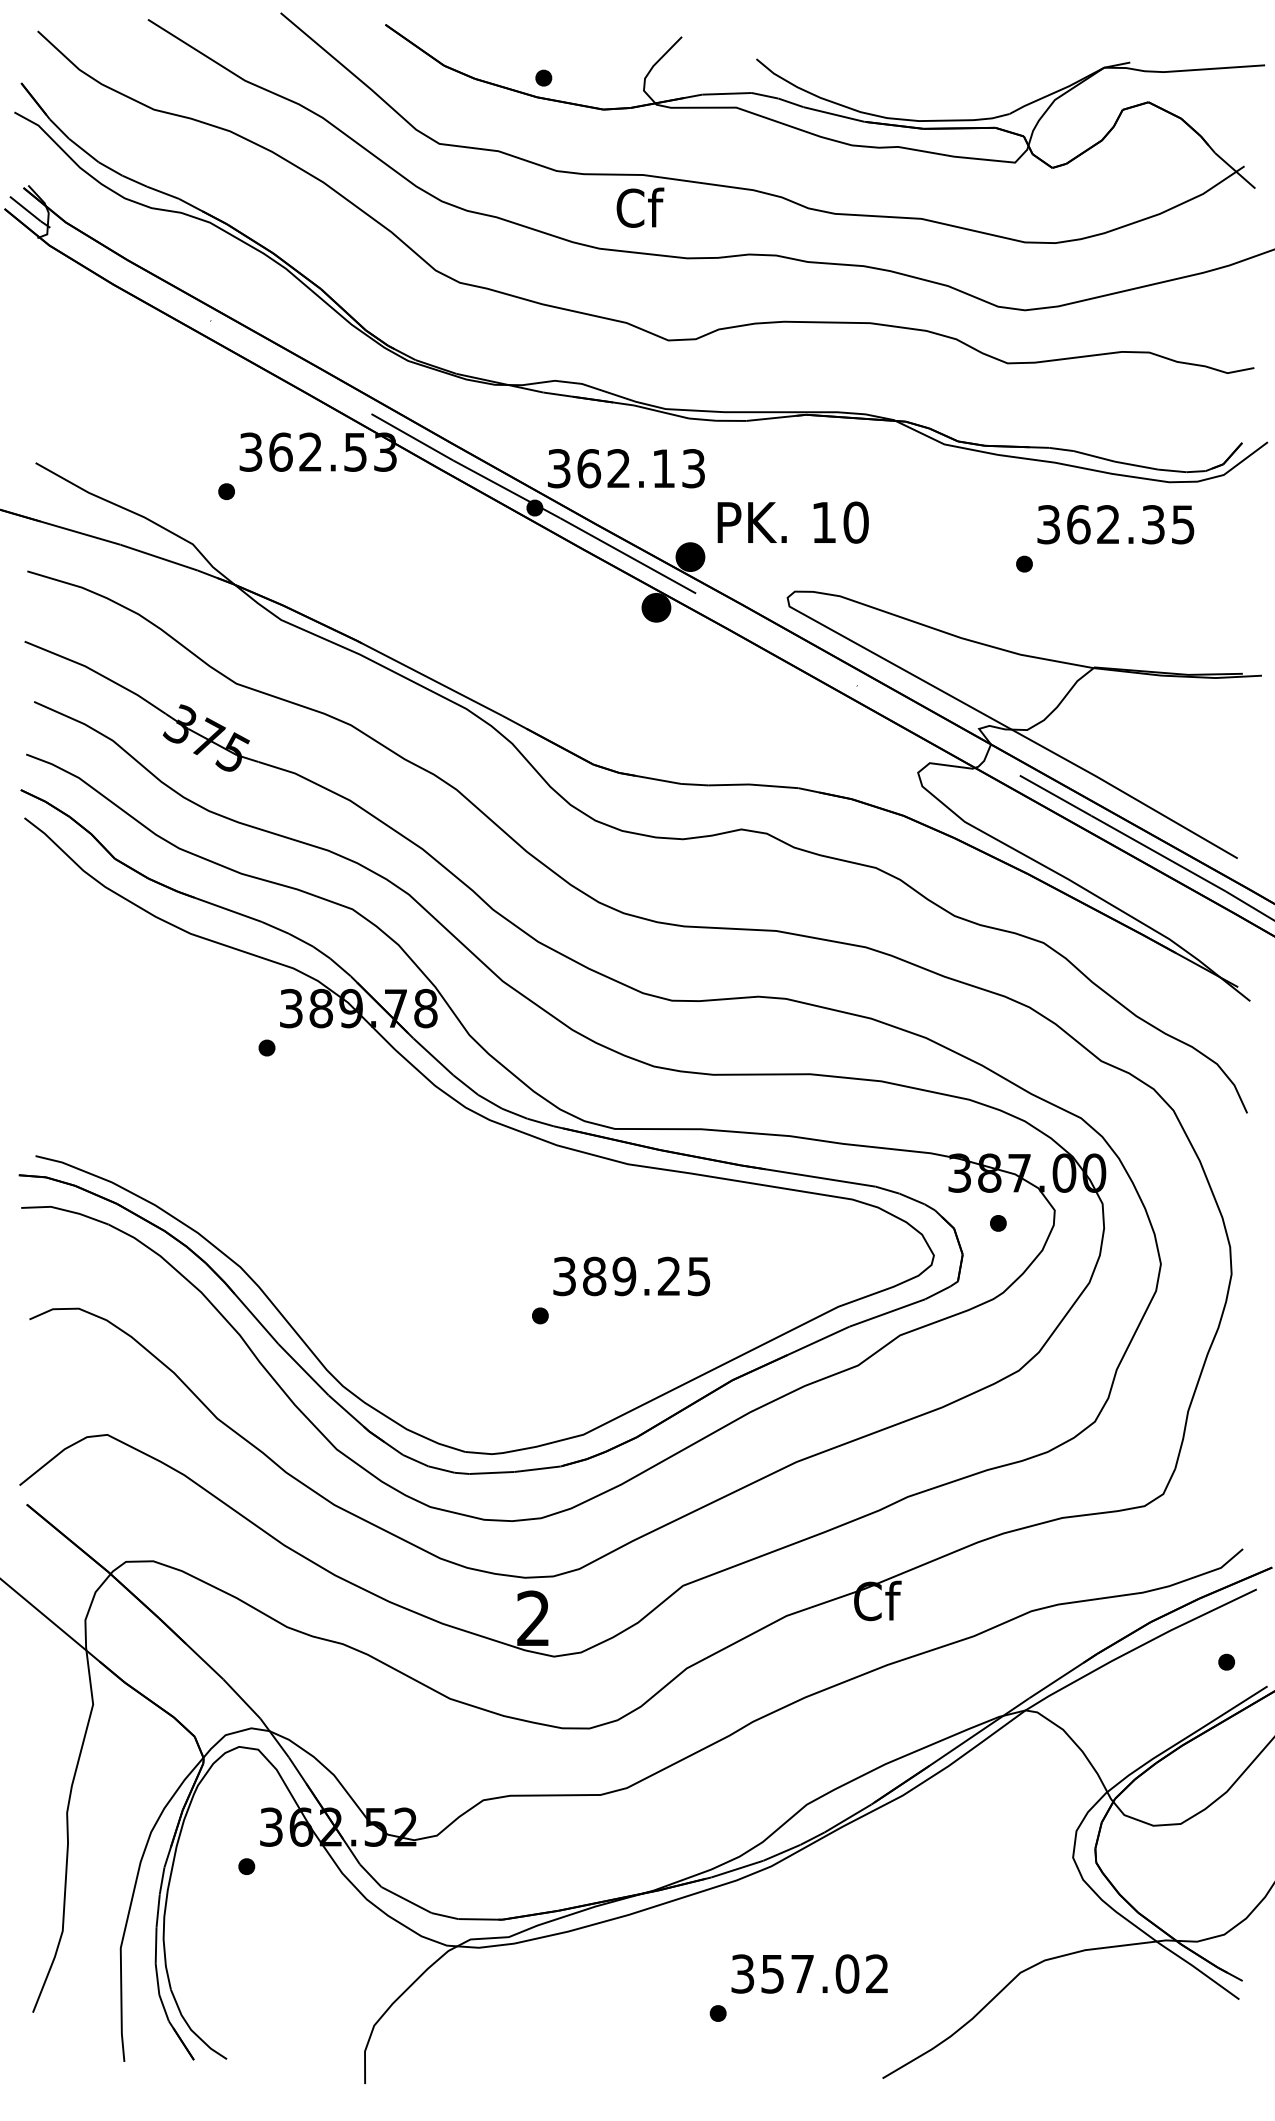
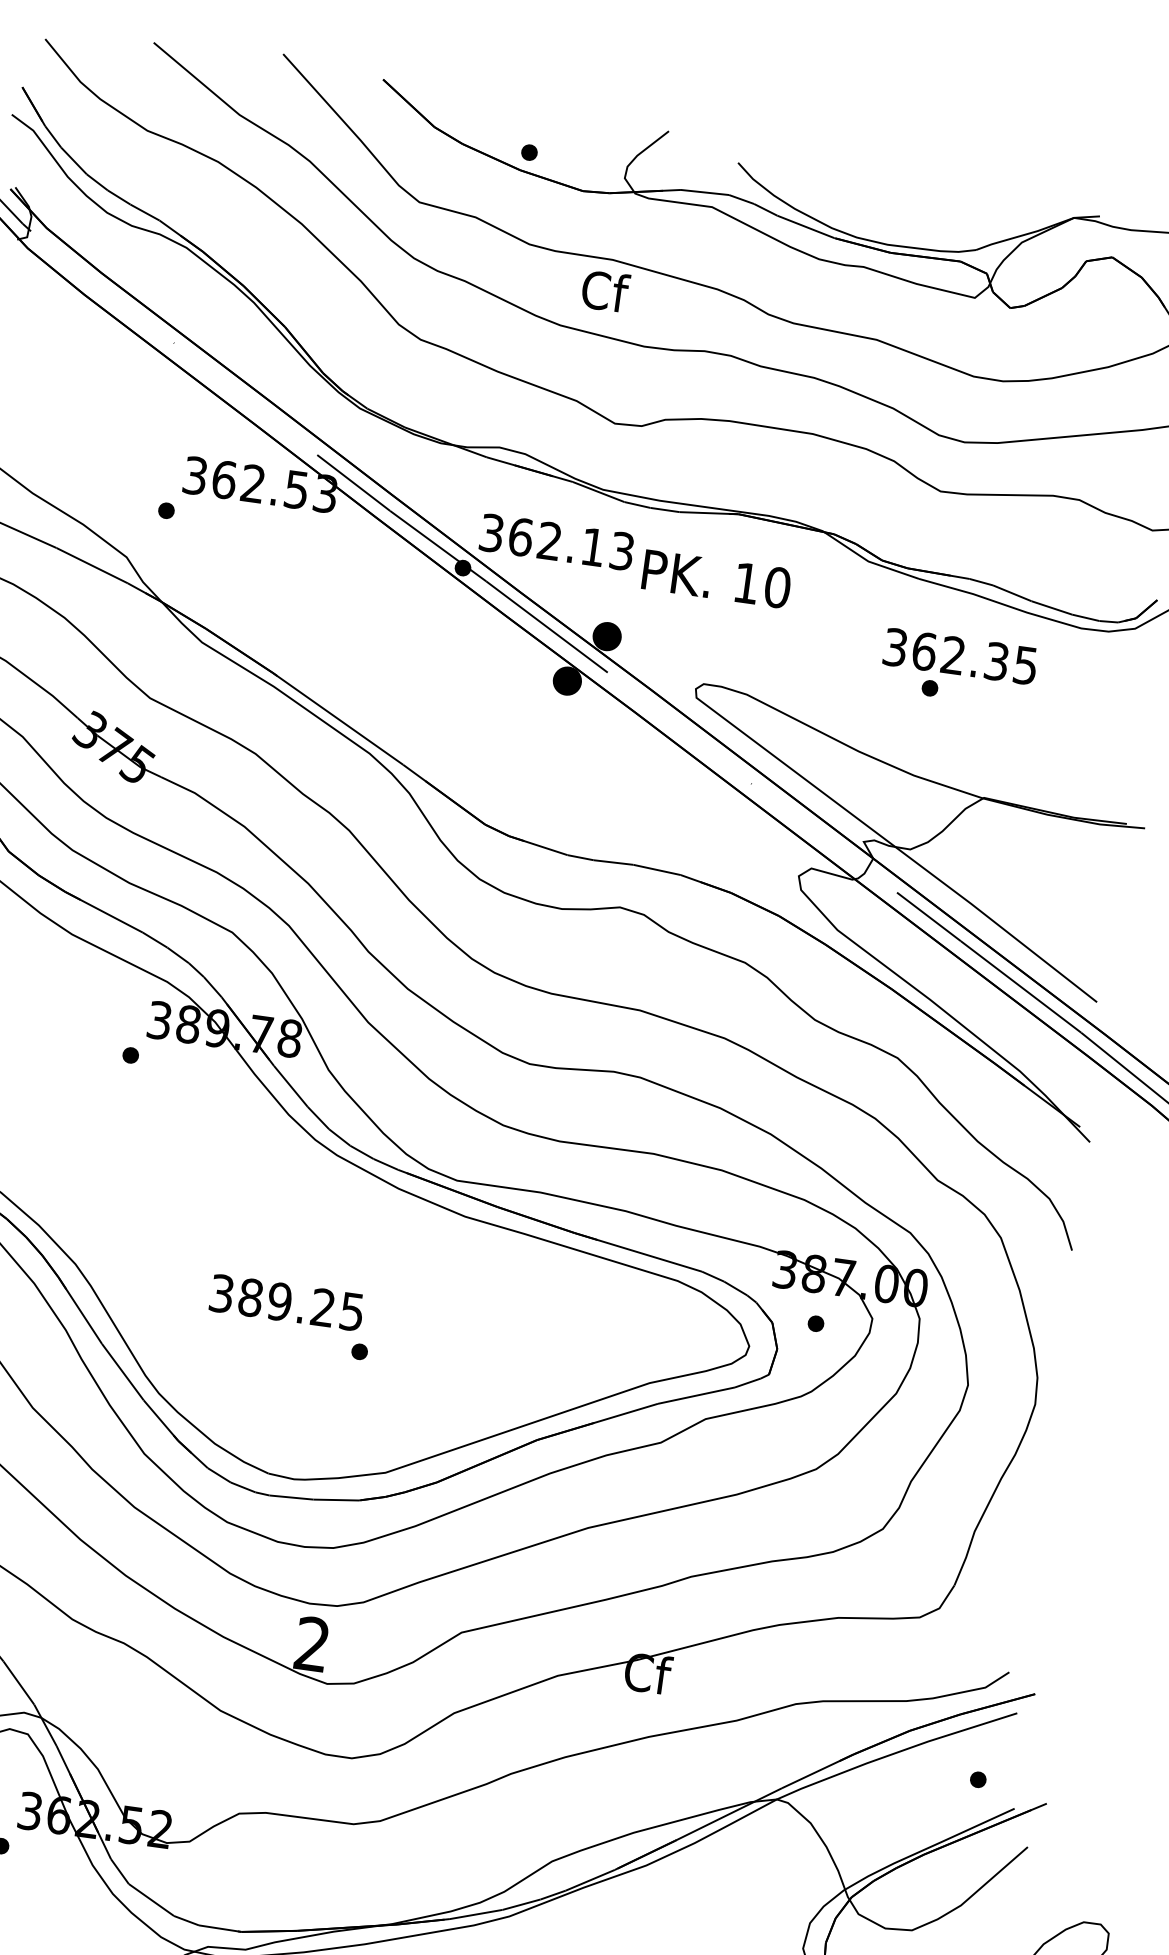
text: (792, 522) -> (715, 578), moved
text: (1115, 524) -> (960, 656), moved
text: (631, 1276) -> (286, 1302), moved

